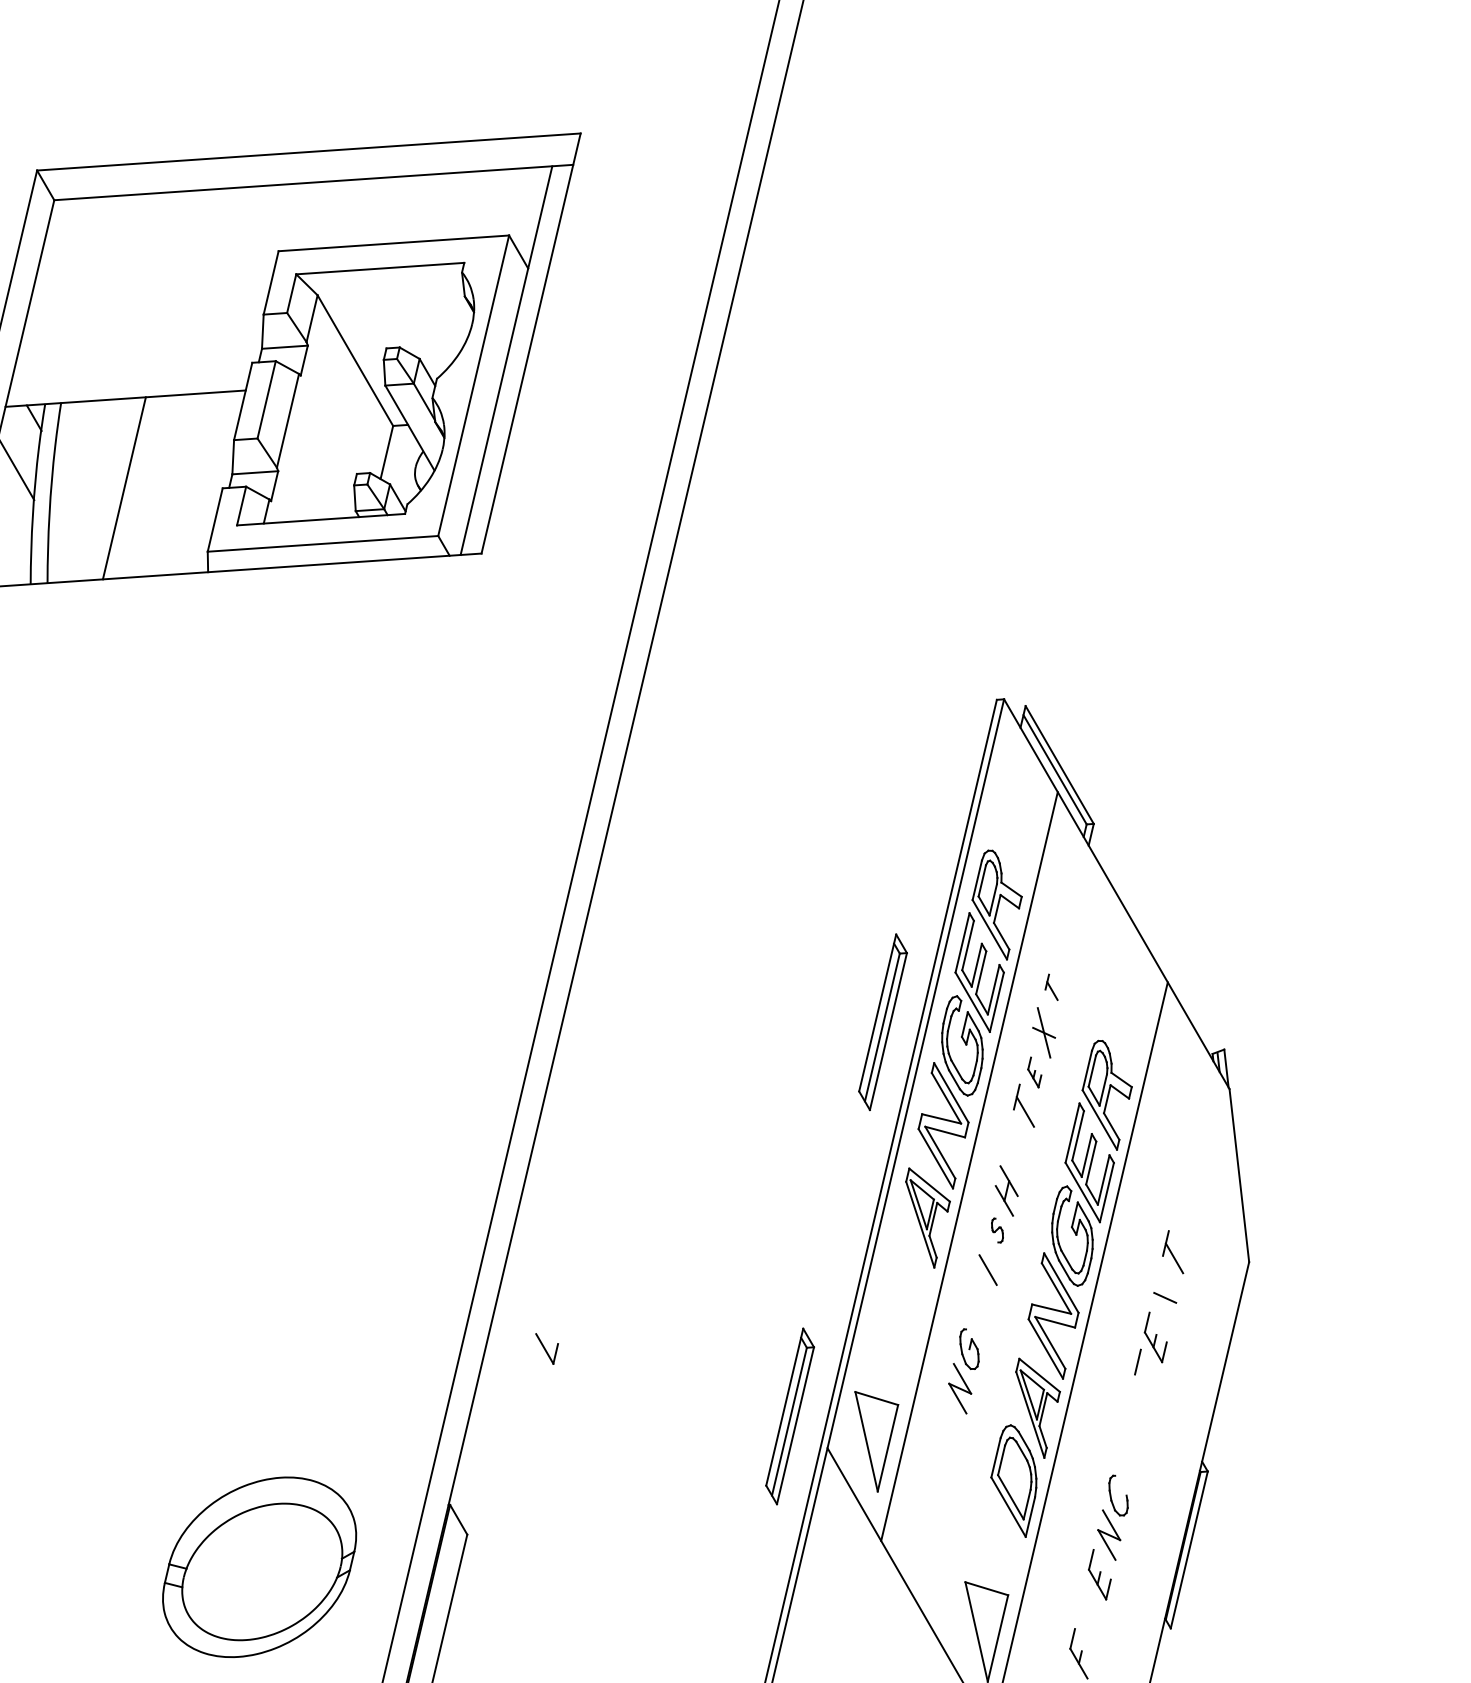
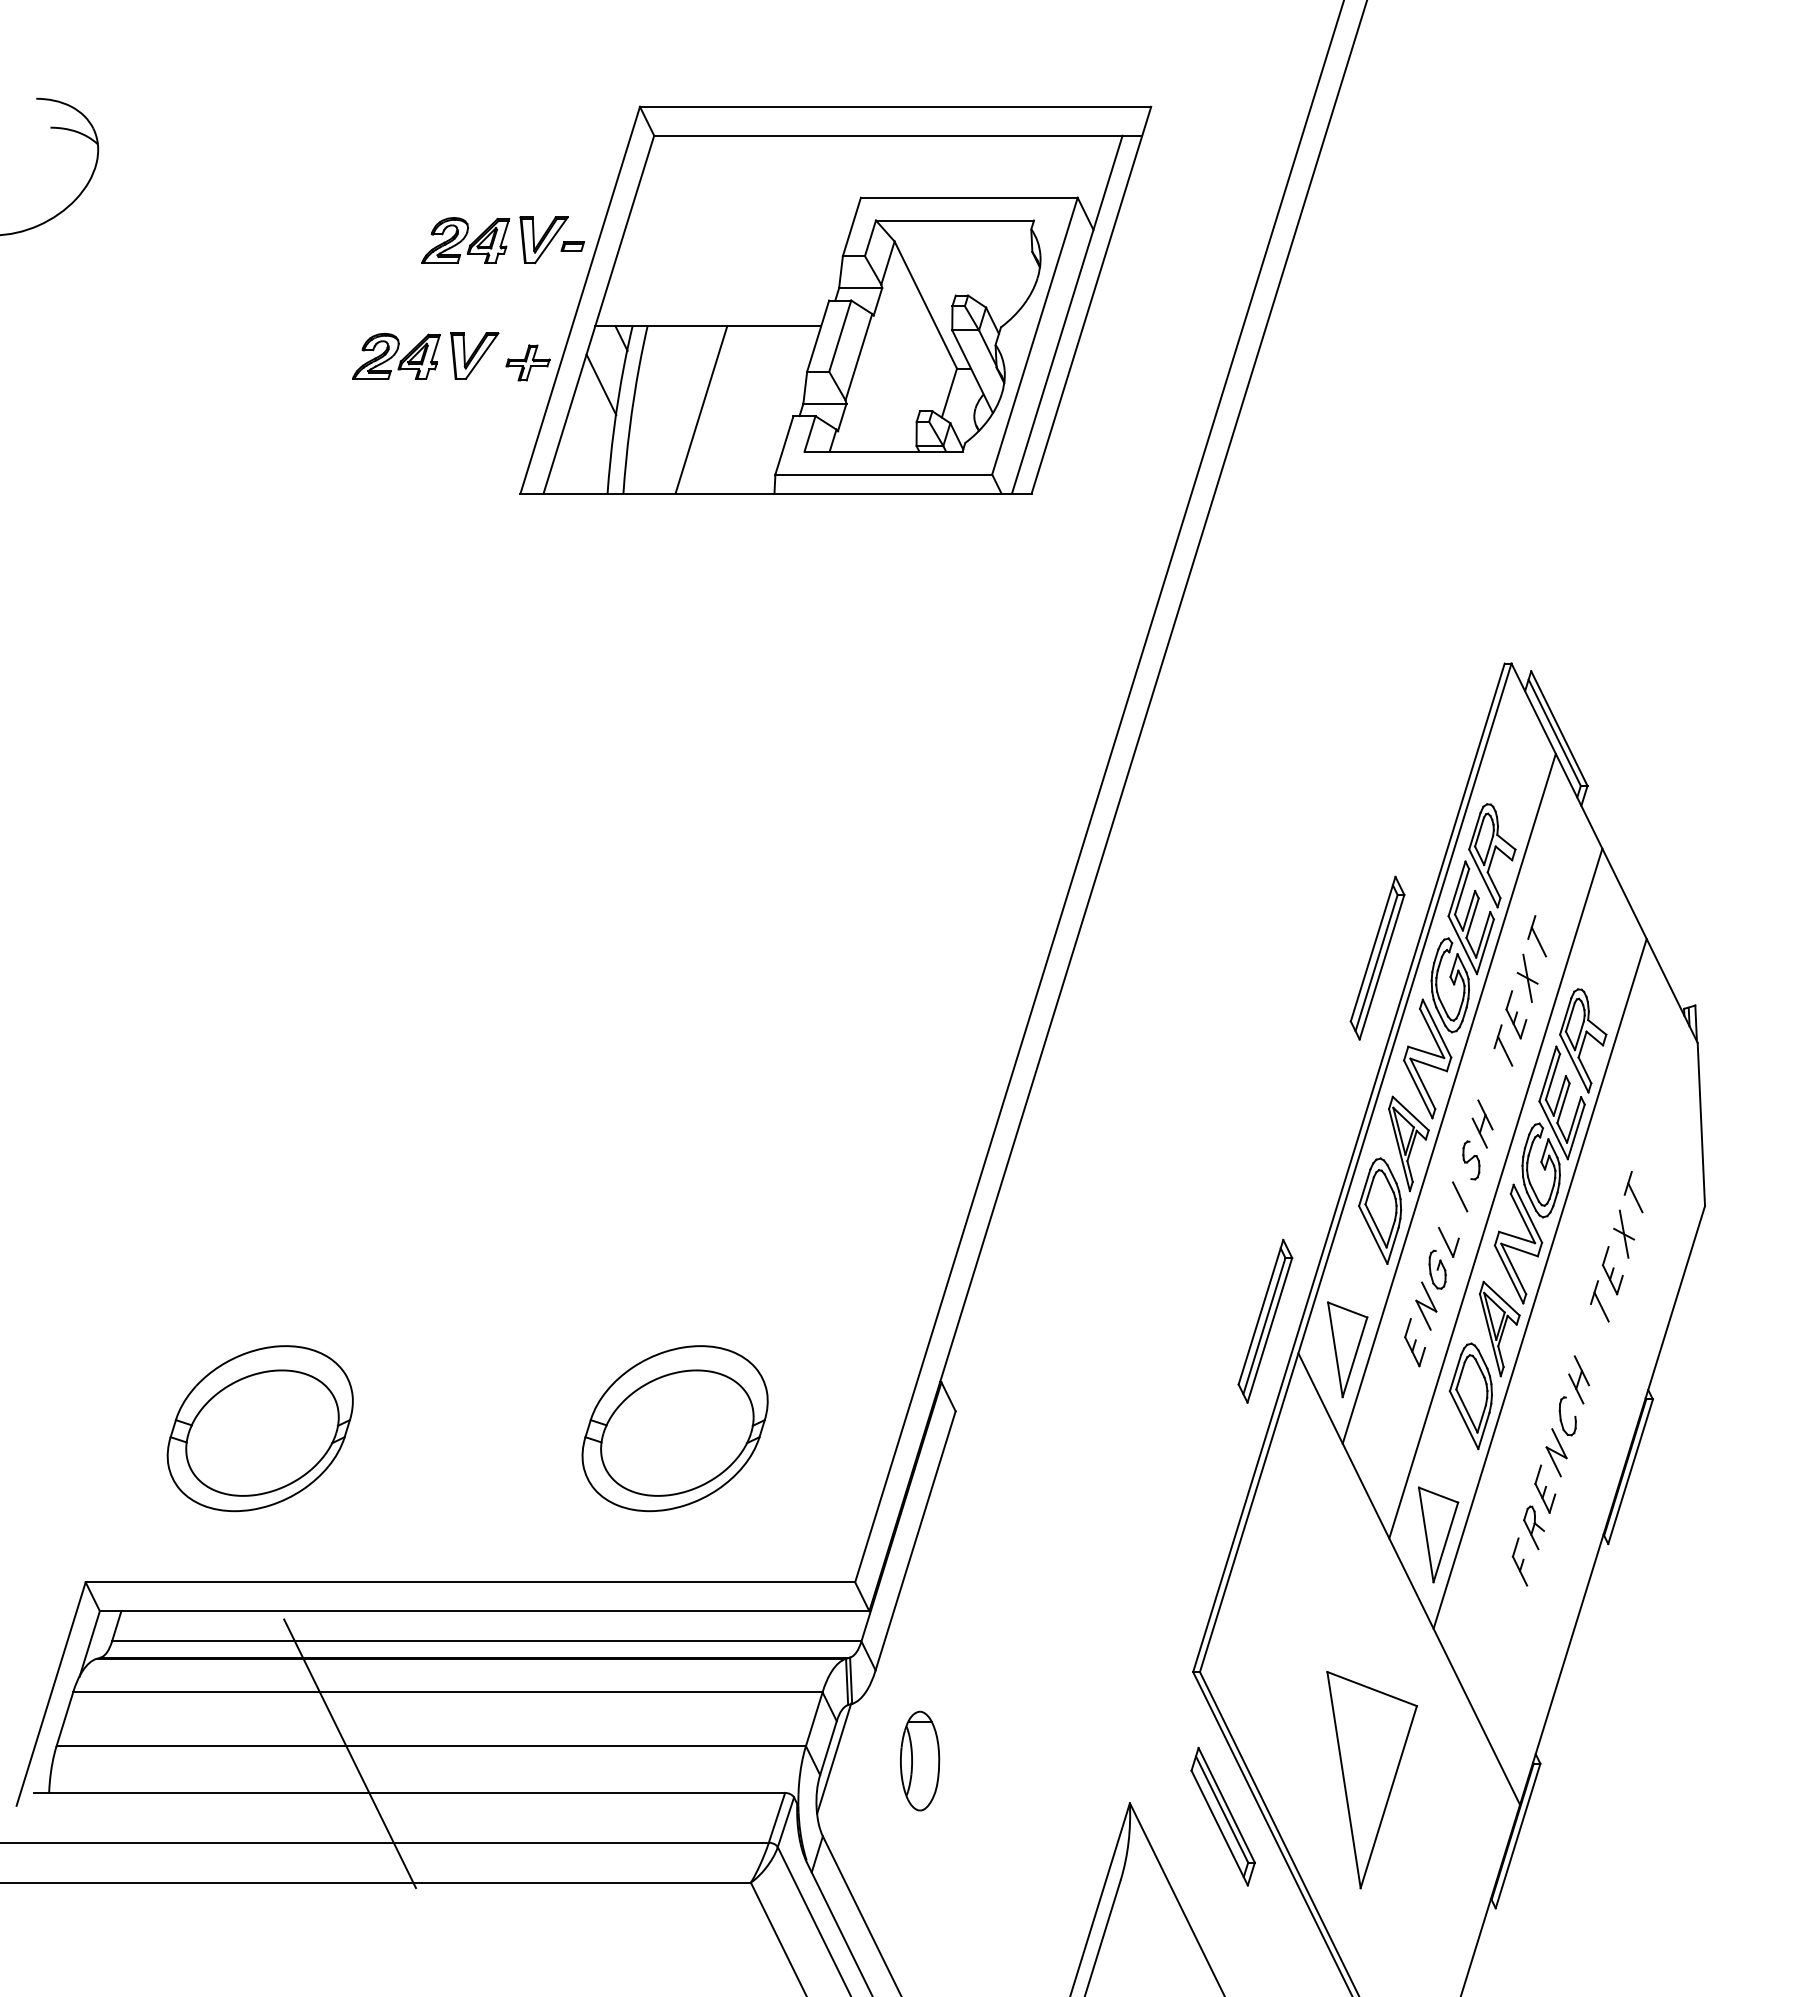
part: (1050, 987) -> (1536, 936), size x1.67
part: (1034, 1072) -> (1516, 1014), size x1.67
part: (997, 1230) -> (1471, 1160), size x1.67
line: (1025, 1263) -> (1495, 1193), added
part: (904, 1290) -> (1380, 1210), added
line: (1164, 1297) -> (1623, 1233), added
part: (547, 1348) -> (1448, 1242), moved
line: (1146, 1376) -> (1601, 1306), added
part: (950, 1428) -> (1414, 1342), added
part: (1127, 1455) -> (1578, 1379), added
part: (258, 1567) -> (674, 1428), moved
part: (1090, 1616) -> (1533, 1527), added

